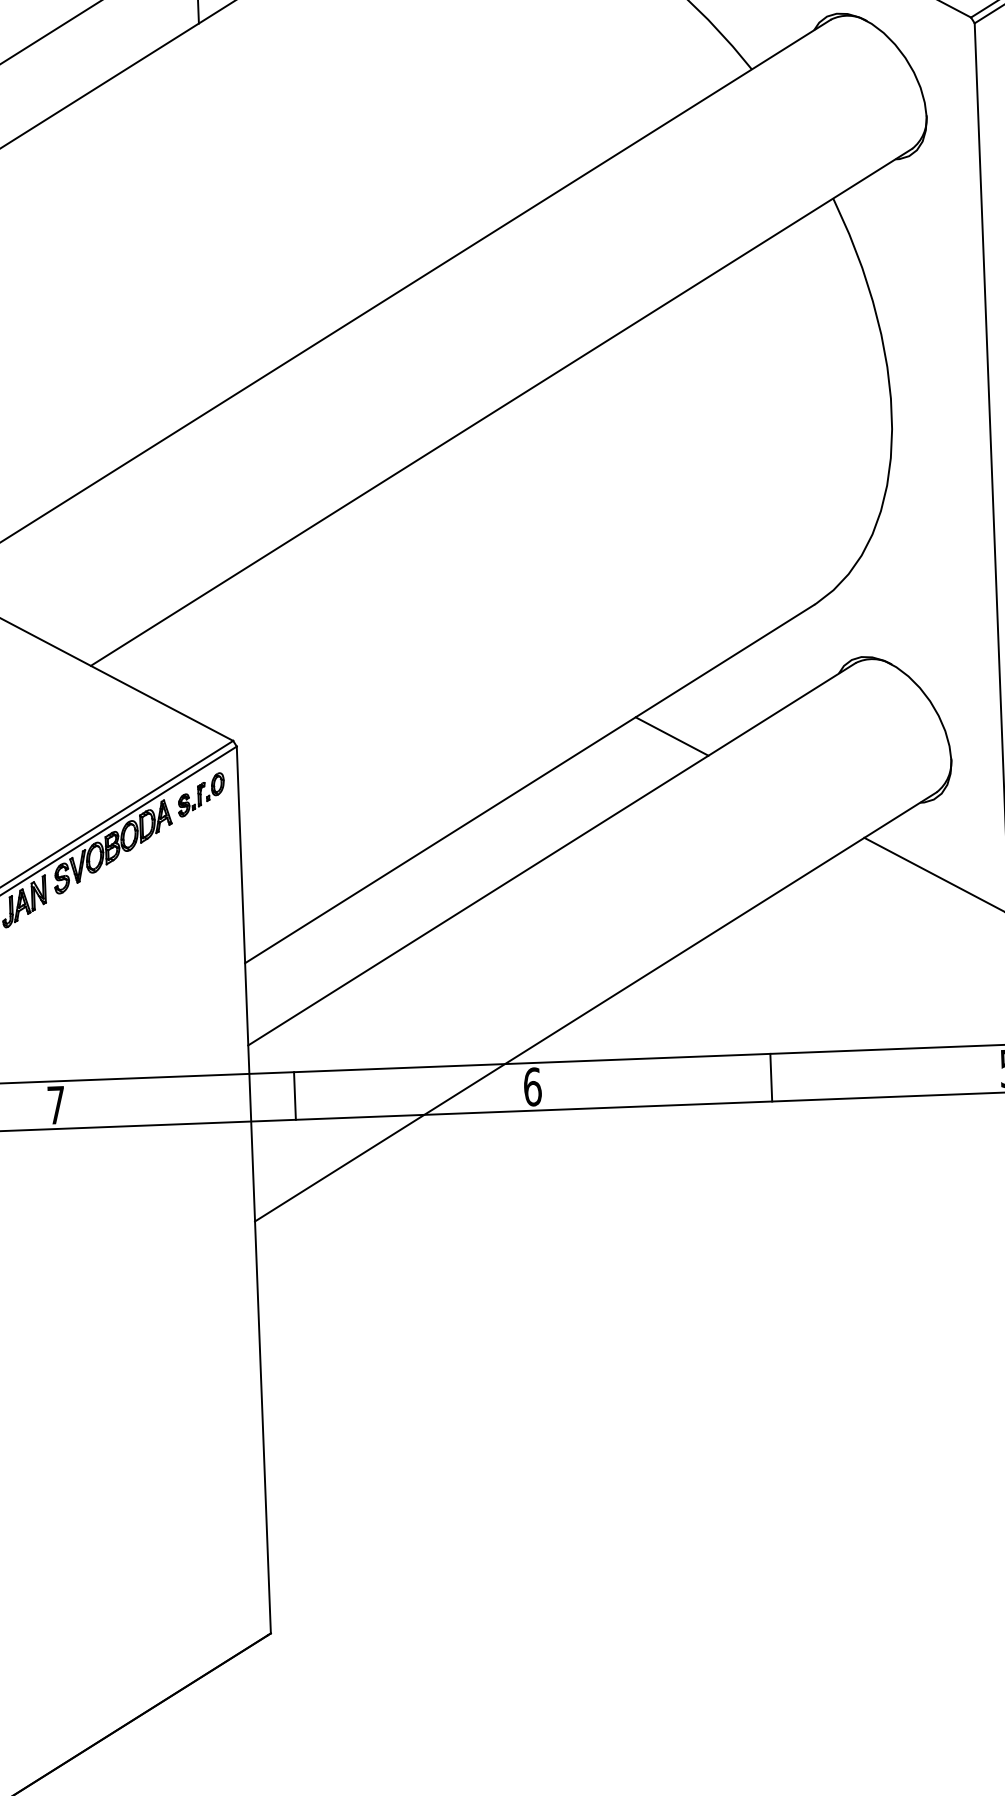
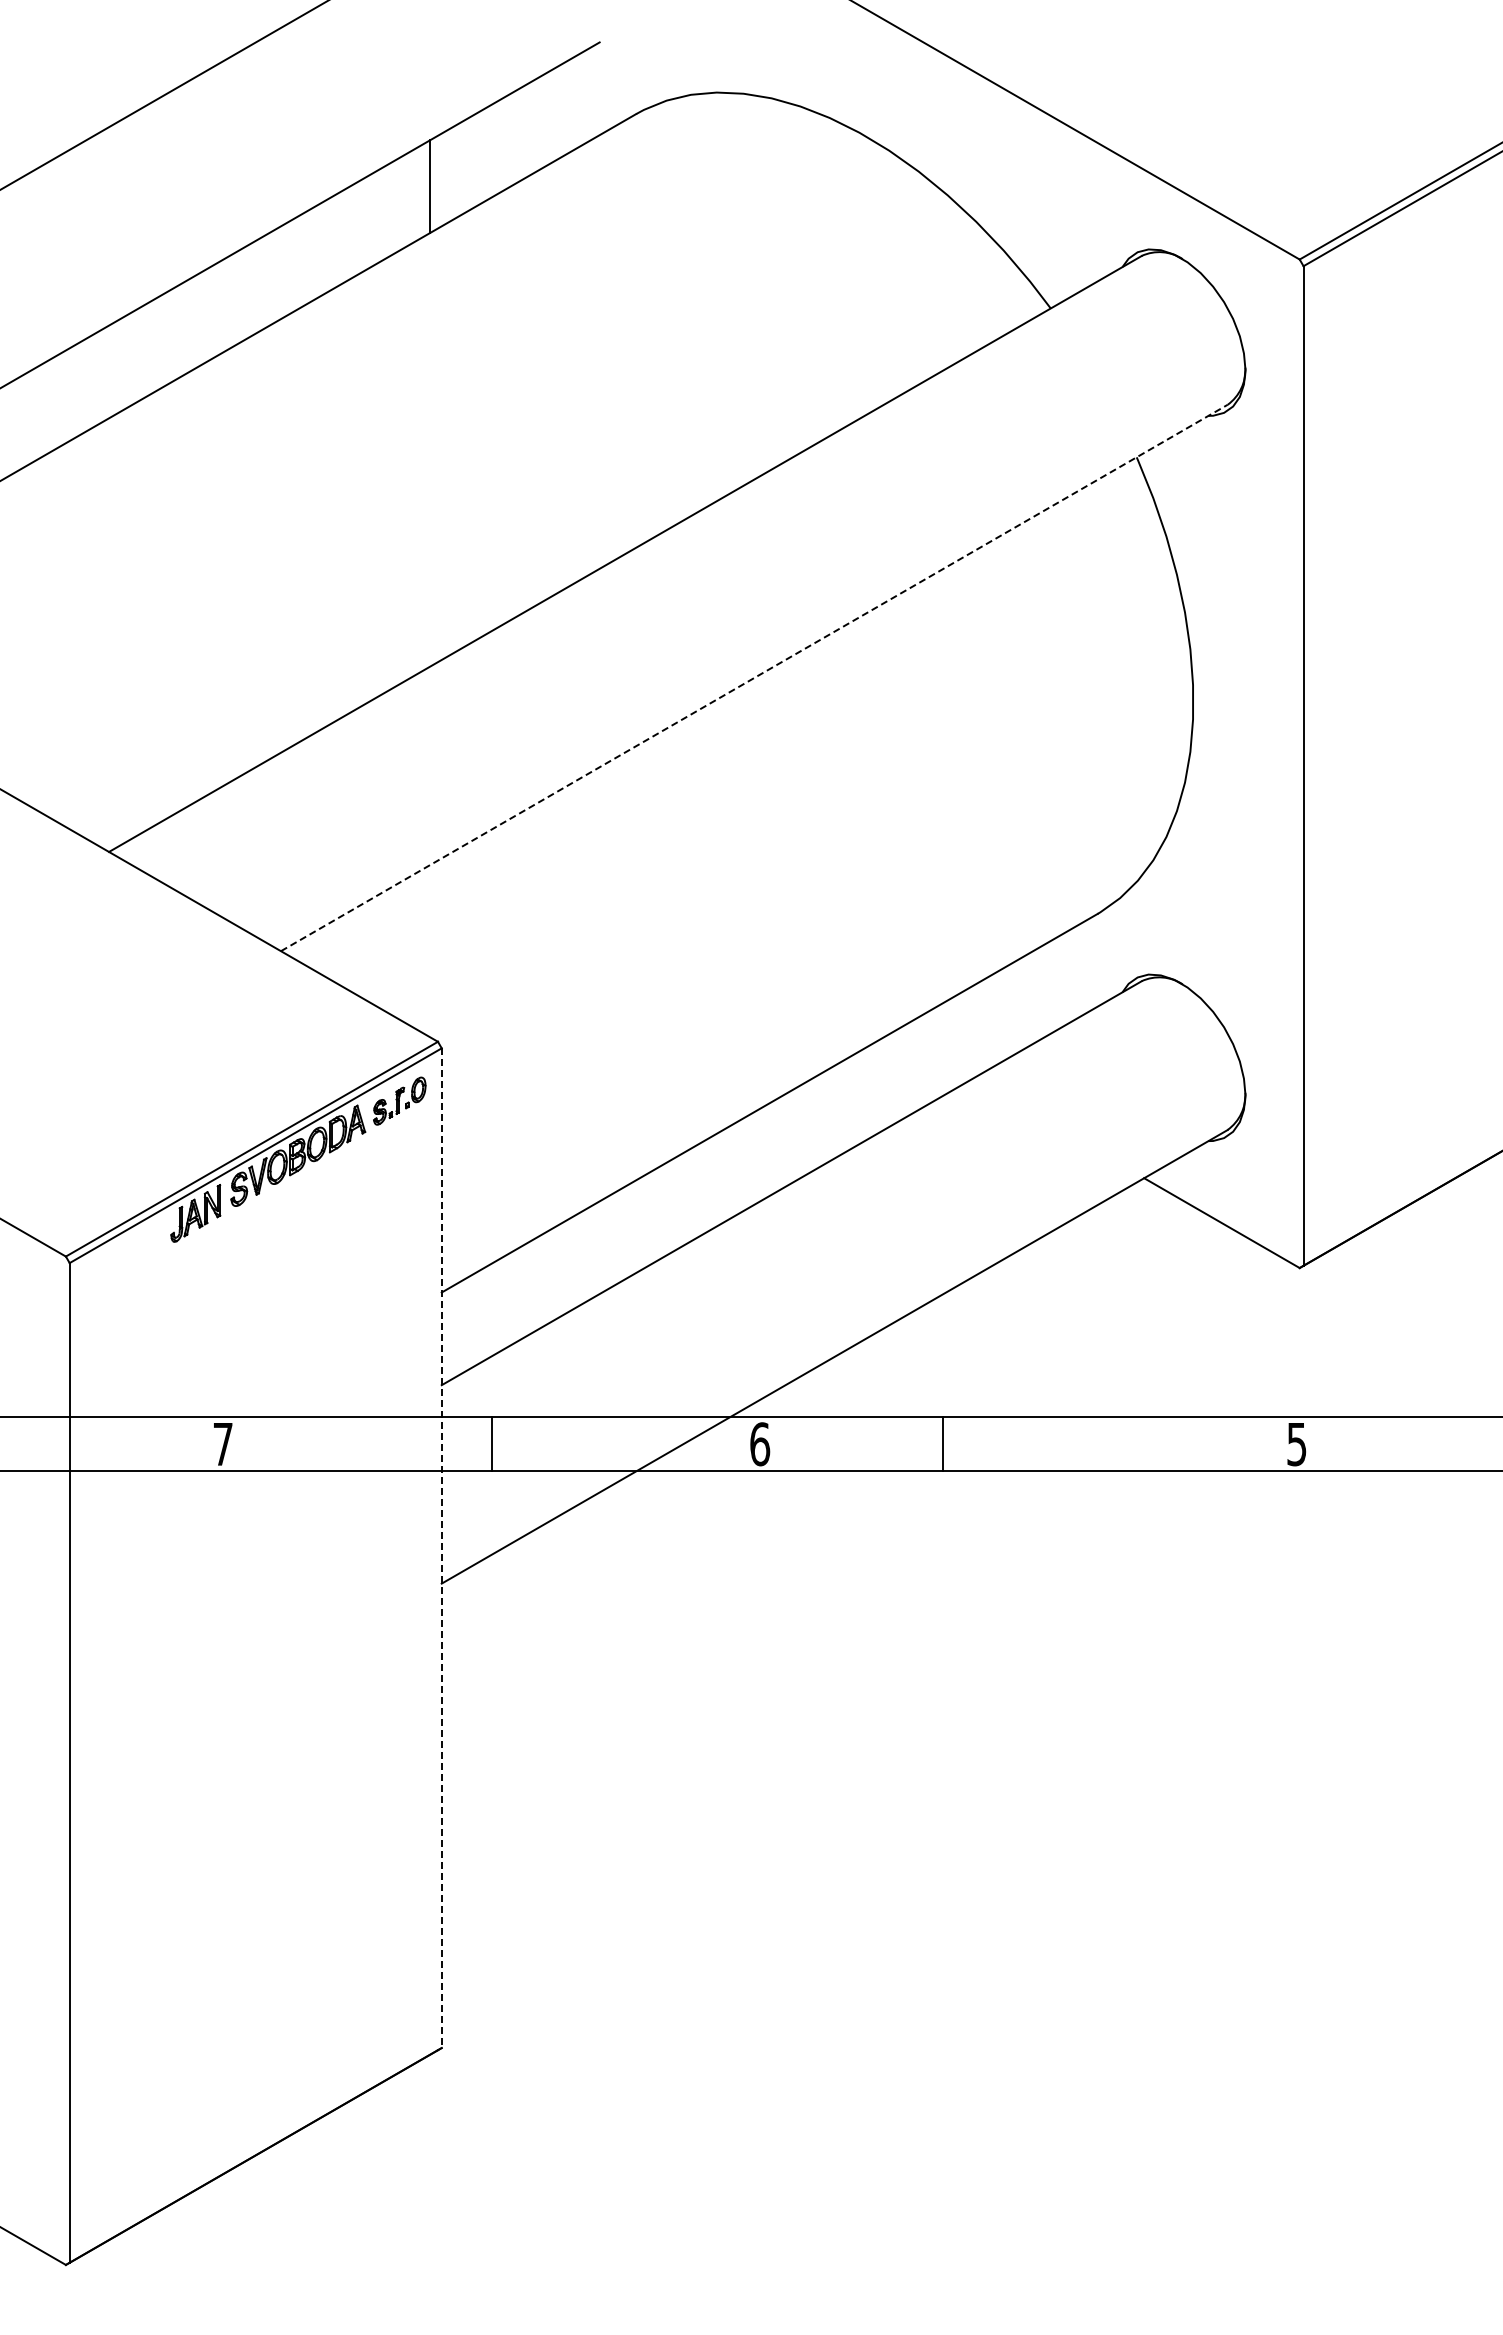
line: (501, 406) -> (754, 677), solid -> dashed
line: (671, 736) -> (931, 1055), removed
line: (770, 1077) -> (942, 1443), moved
line: (253, 1190) -> (441, 1548), solid -> dashed

